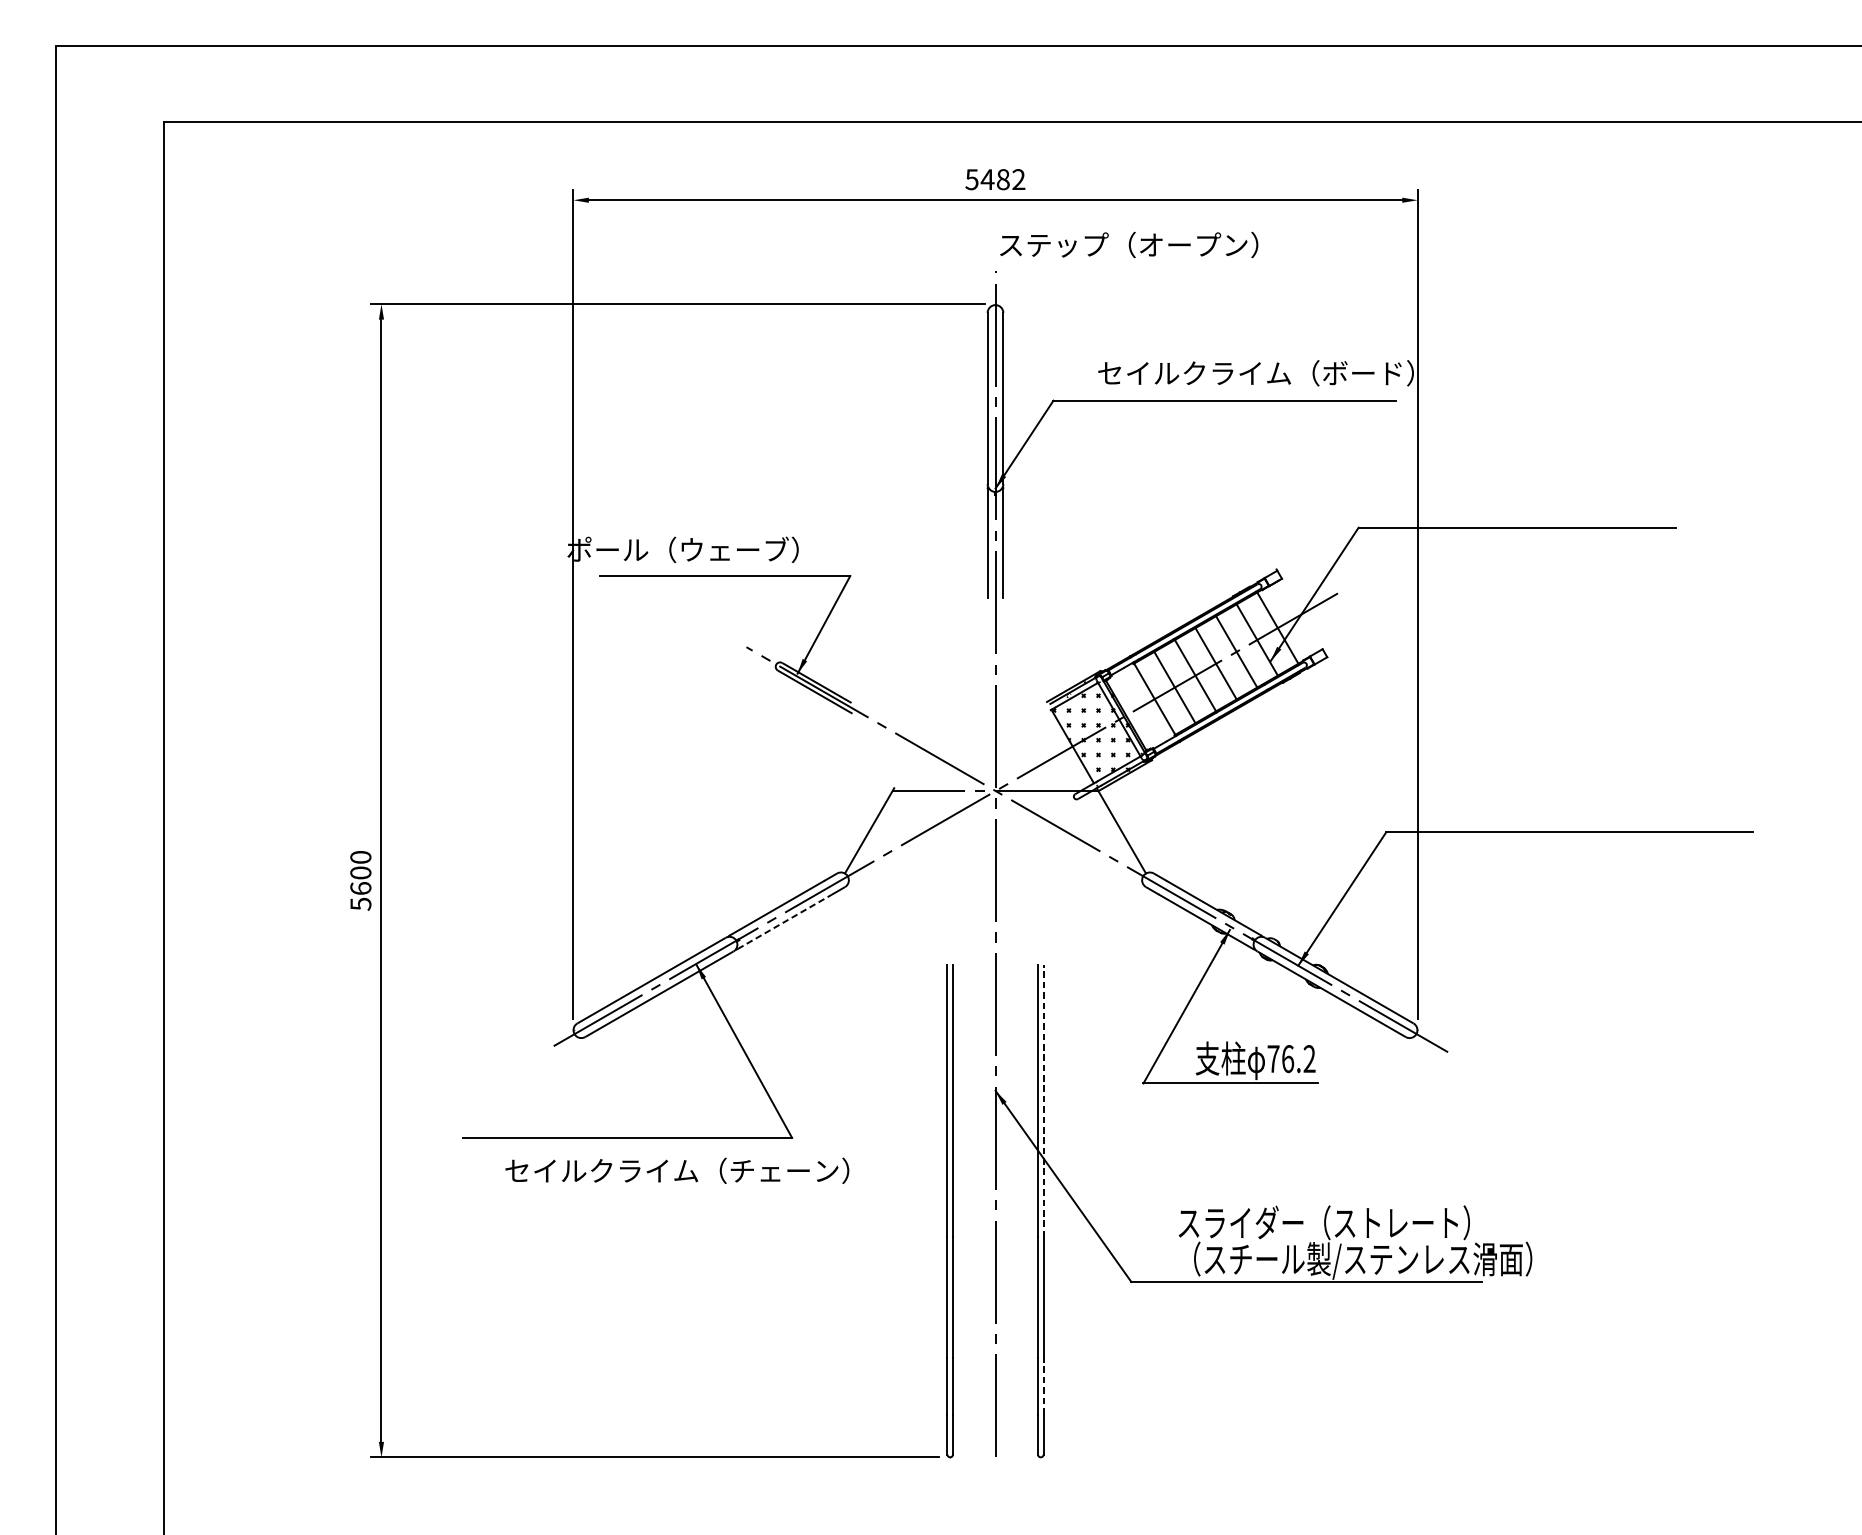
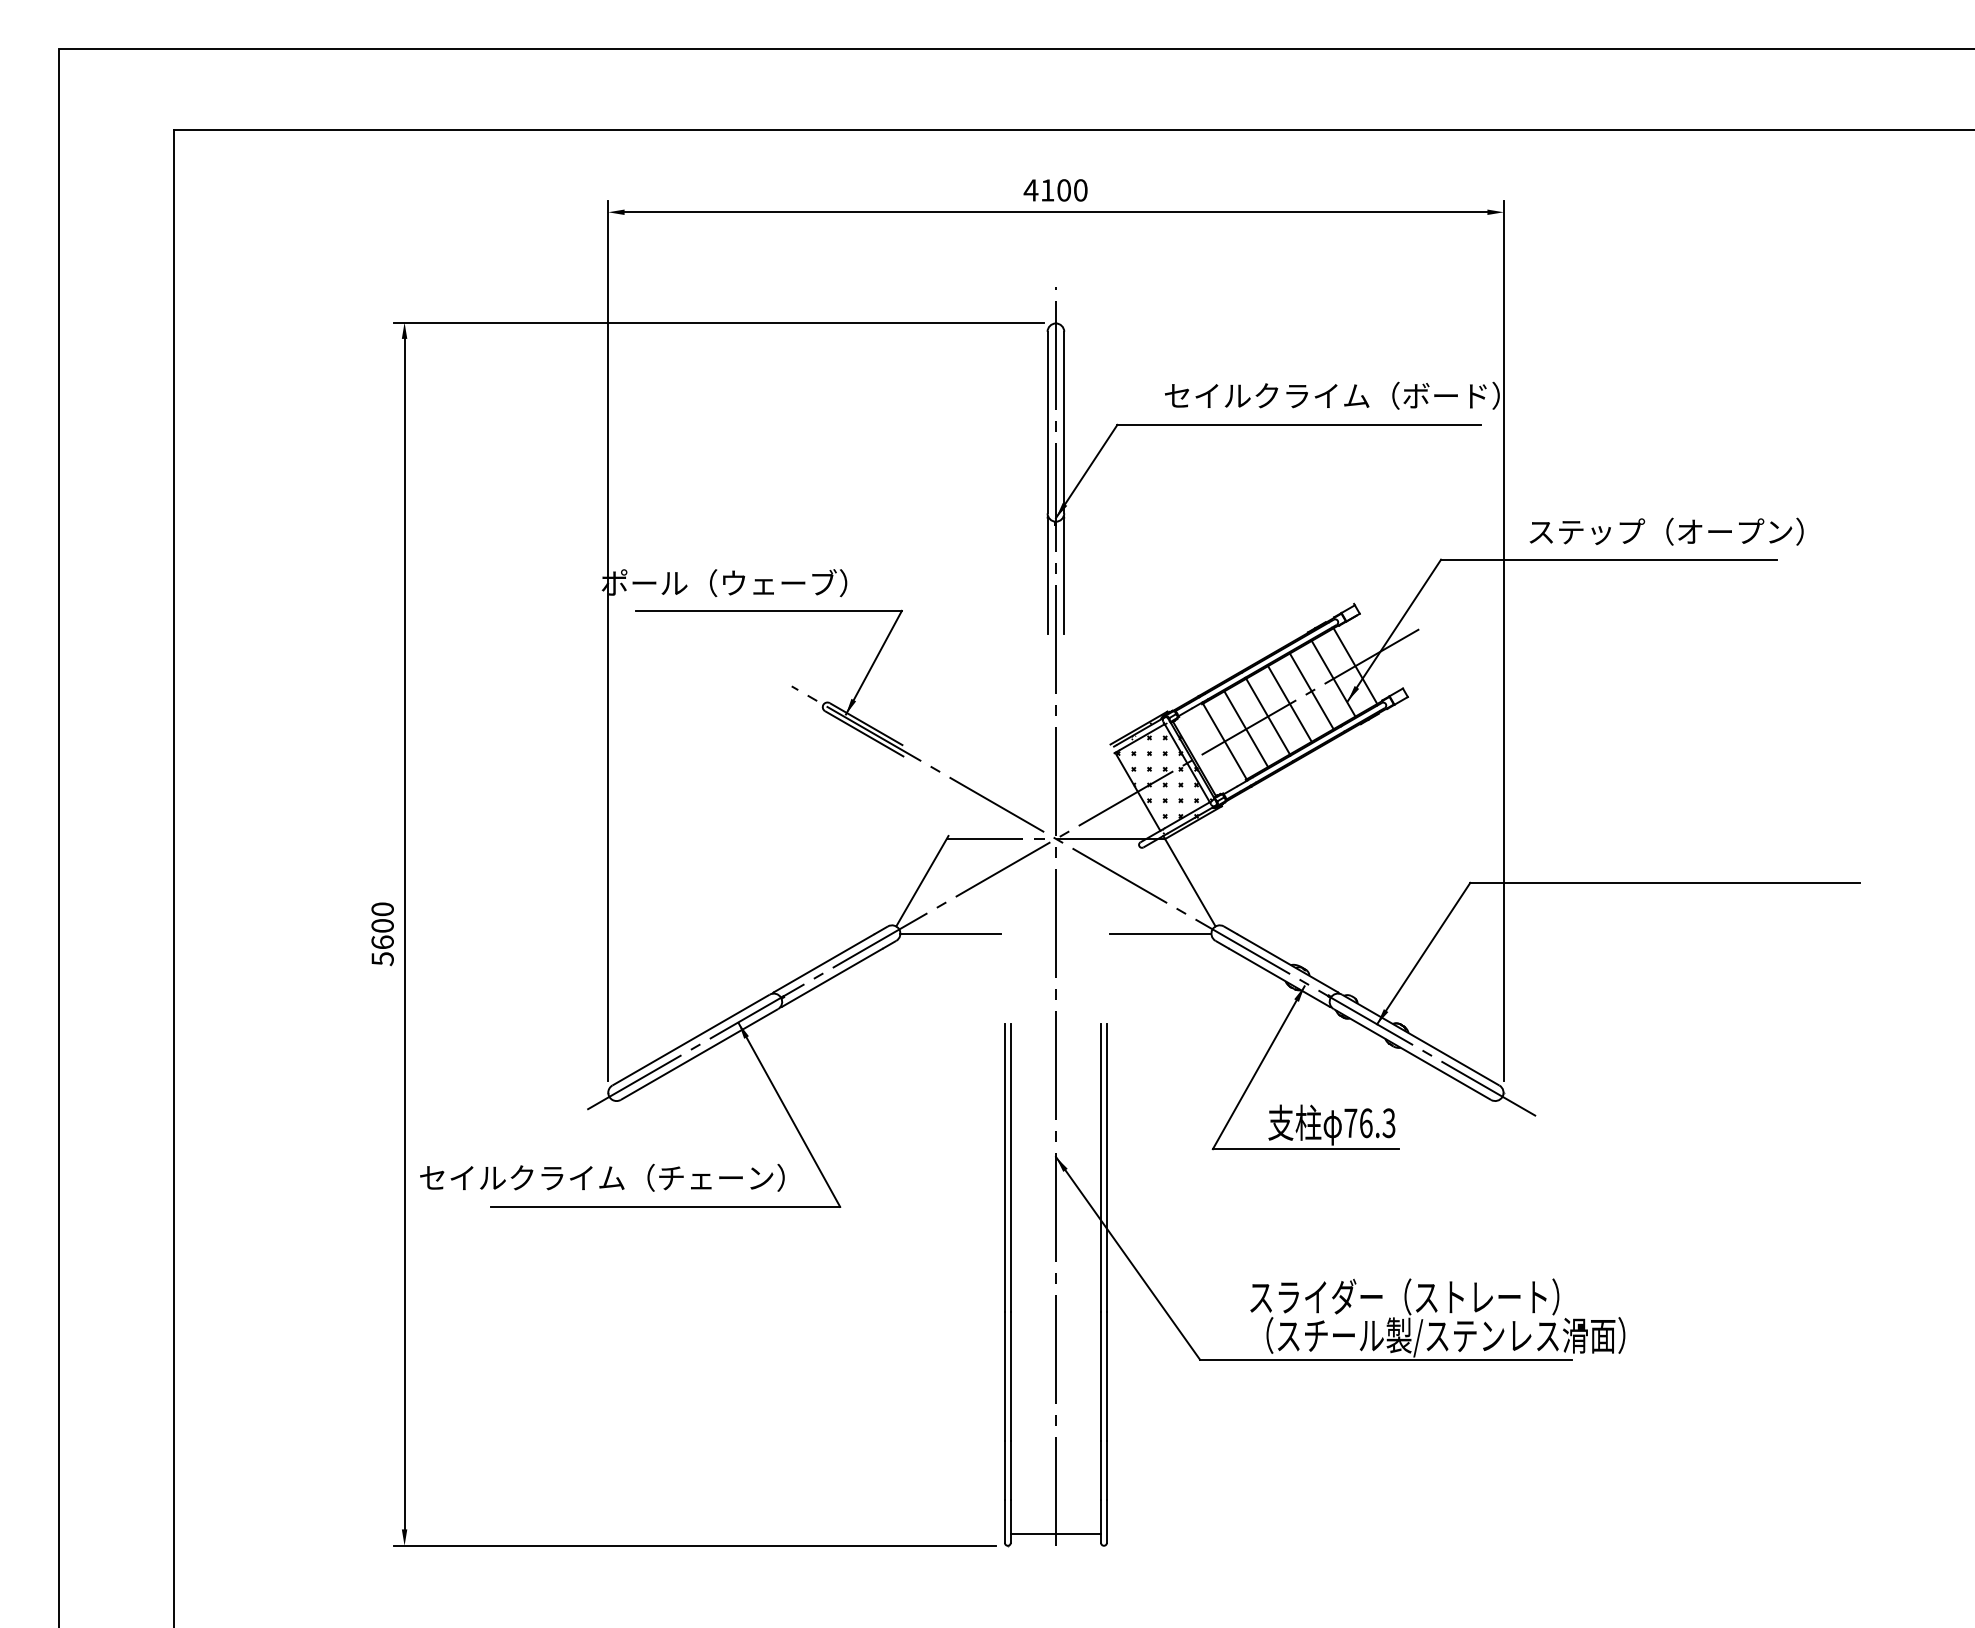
text: (995, 179) -> (1055, 190), 5482 -> 4100
text: (1128, 244) -> (1666, 531), moved
line: (896, 880) -> (950, 933), added
line: (1094, 880) -> (1160, 933), added
line: (784, 921) -> (832, 977), dashed -> solid
text: (1309, 1059) -> (1388, 1123), 76.2 -> 76.3
line: (1043, 1100) -> (1106, 1167), dashed -> solid
text: (677, 1170) -> (602, 1177), moved
line: (1043, 1386) -> (1106, 1470), dashed -> solid
line: (995, 1446) -> (1055, 1534), added

